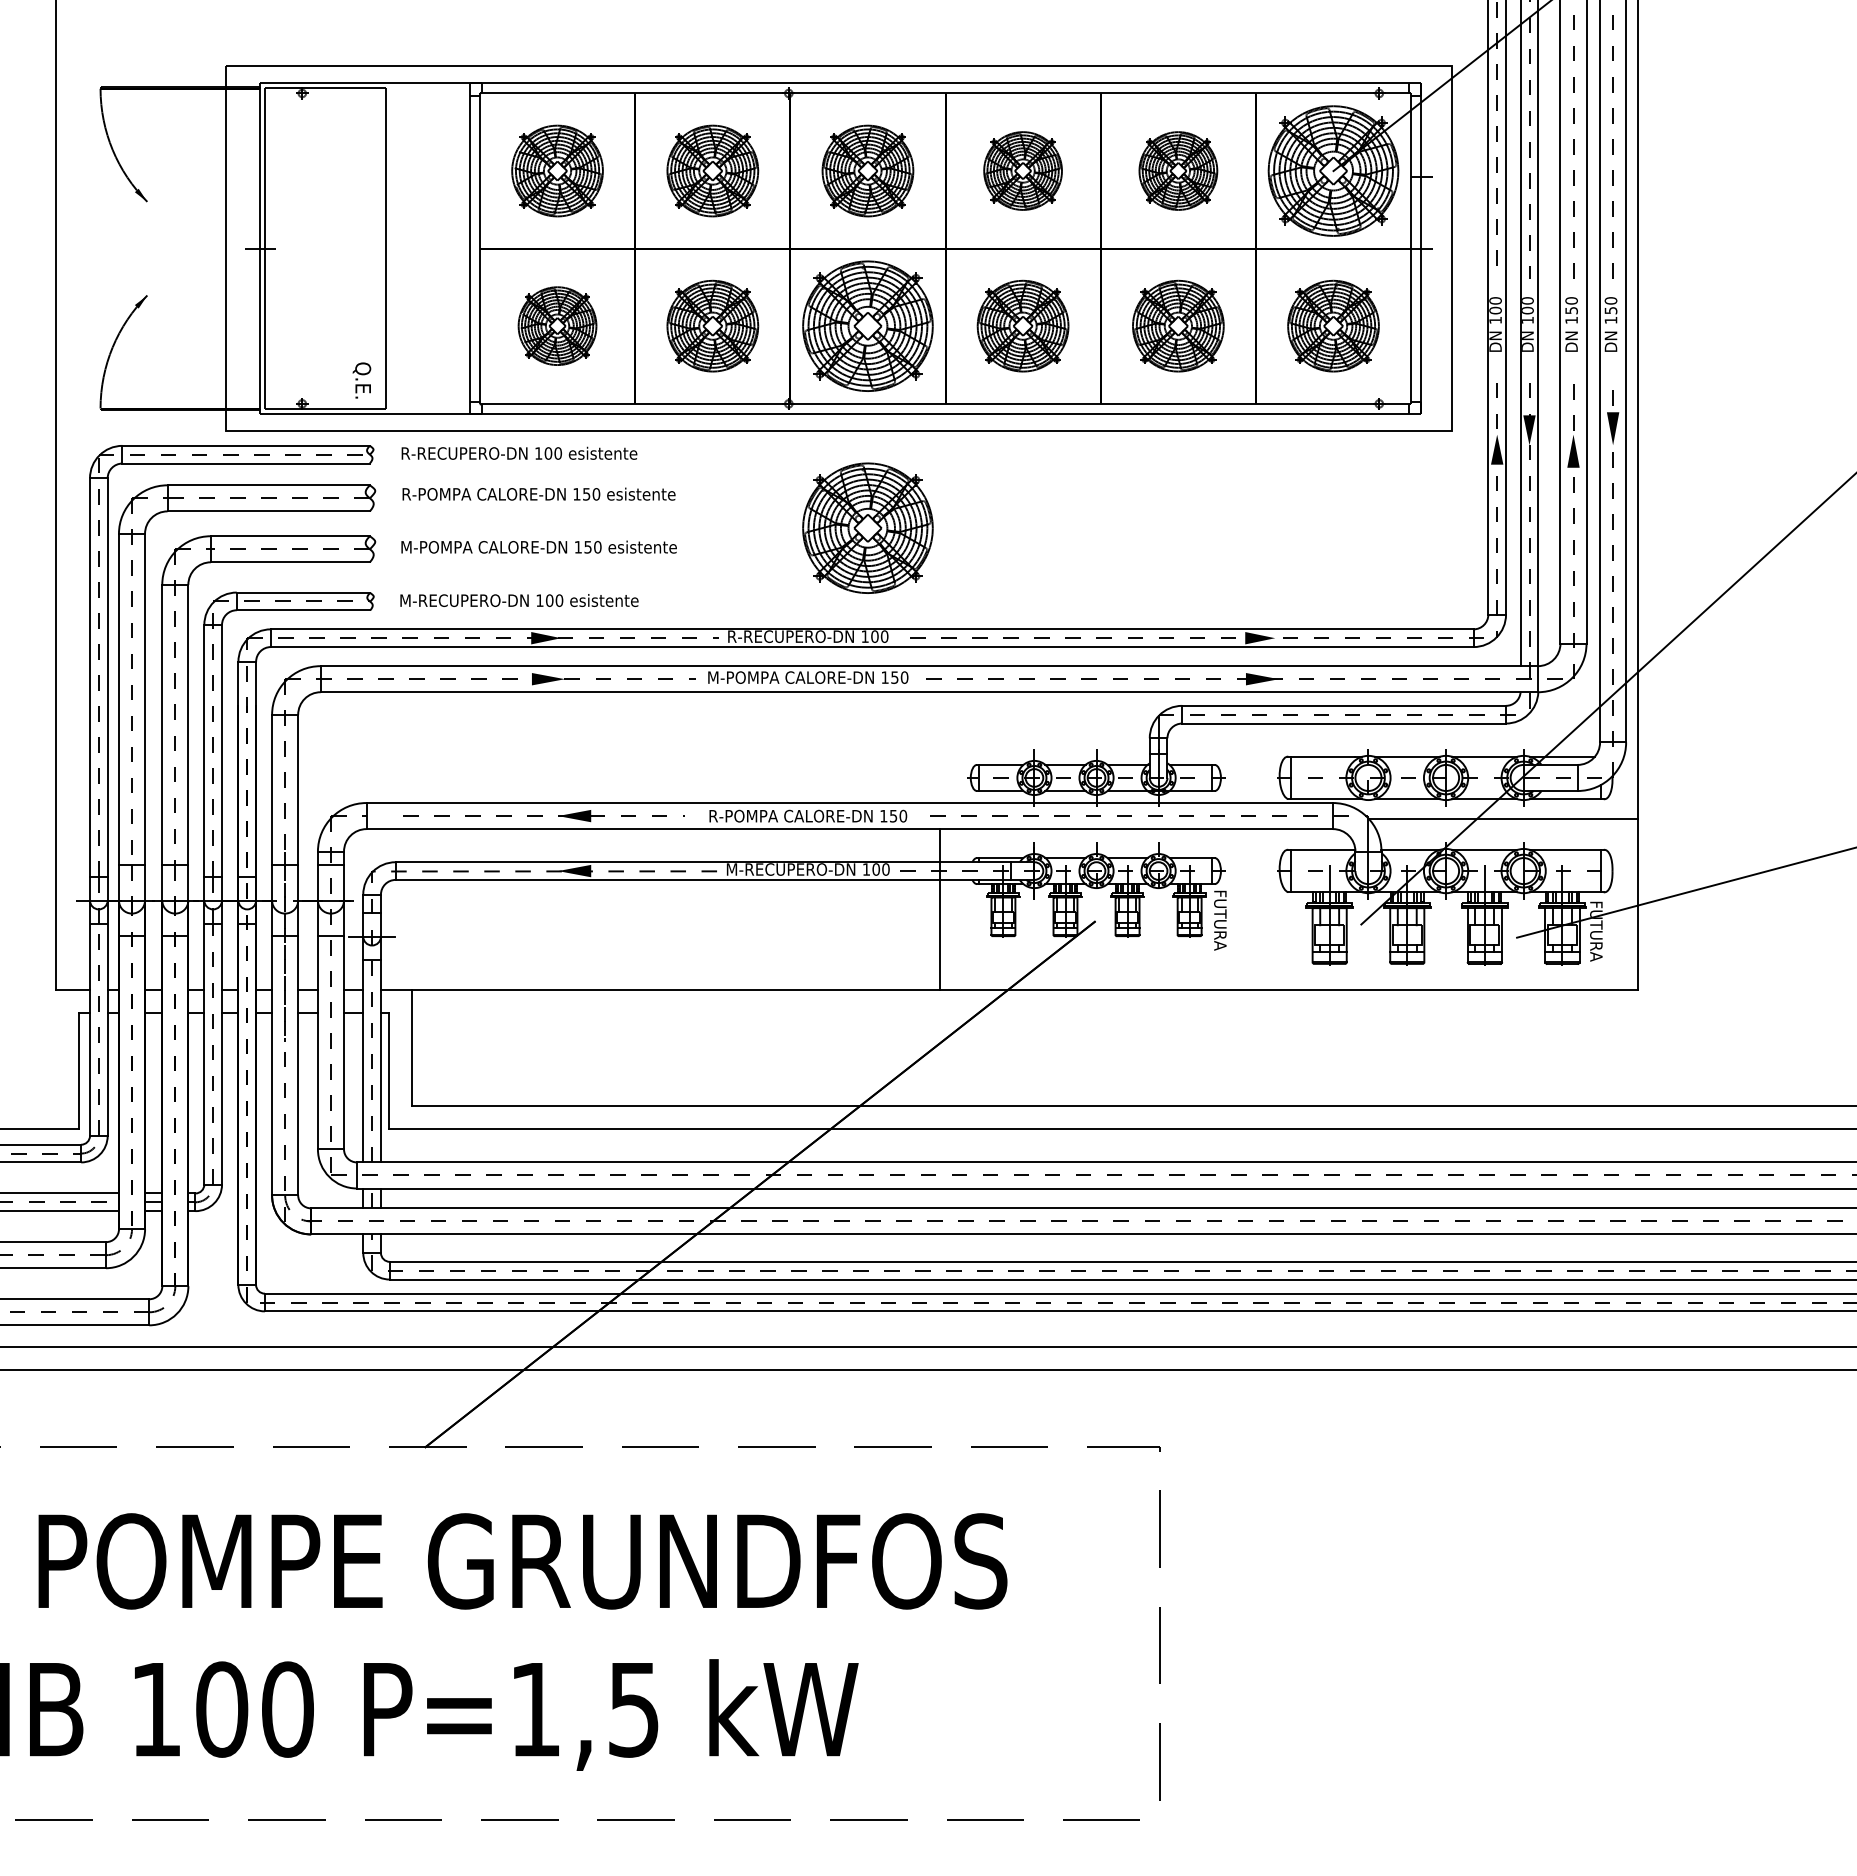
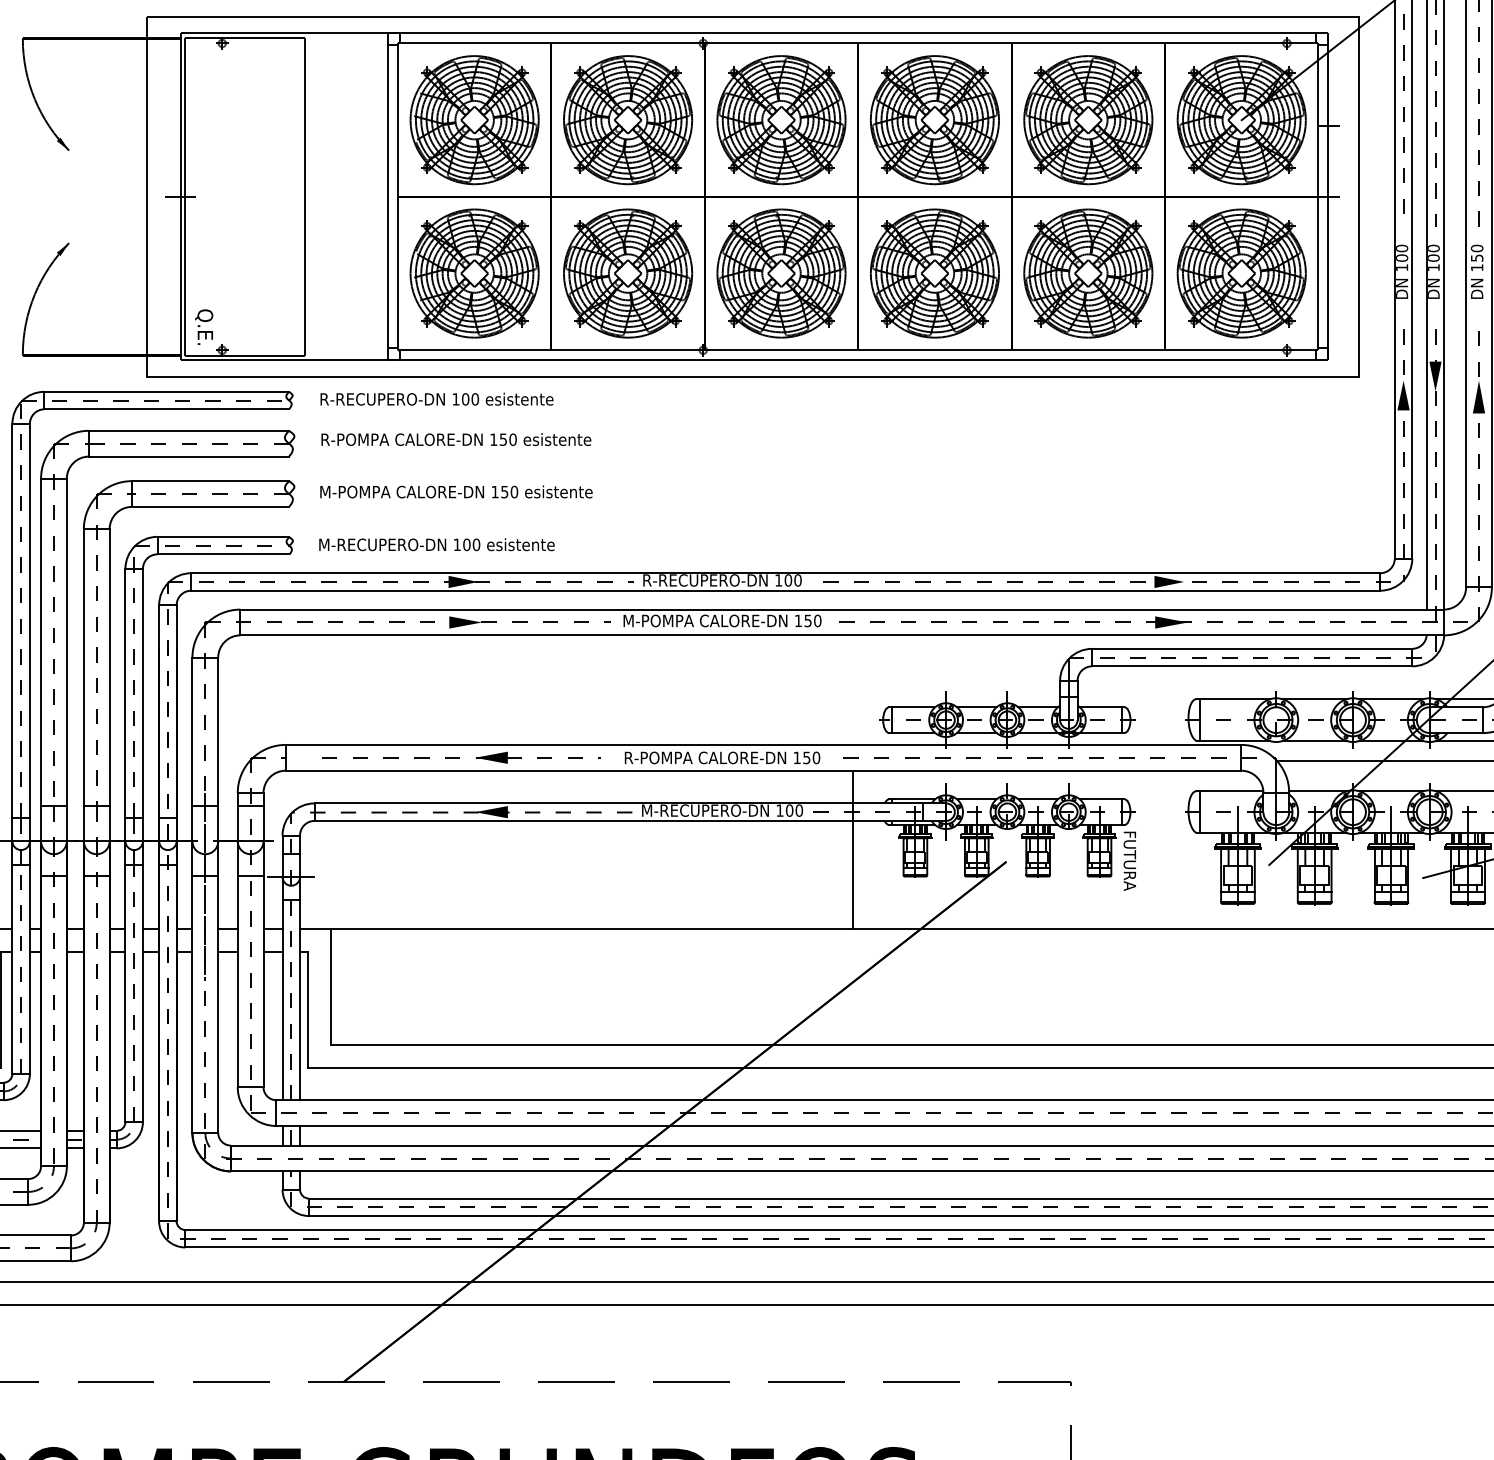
part: (557, 170) -> (474, 119), size x1.43
part: (712, 170) -> (627, 119), size x1.43
part: (867, 170) -> (781, 119), size x1.43
part: (1022, 170) -> (934, 119), size x1.67
part: (1178, 170) -> (1088, 119), size x1.67
part: (557, 325) -> (474, 272), size x1.67
part: (712, 325) -> (627, 272), size x1.43
part: (1022, 325) -> (934, 272), size x1.43
part: (1178, 325) -> (1088, 272), size x1.43
part: (1333, 325) -> (1241, 272), size x1.43
text: (361, 380) -> (203, 327), moved
part: (867, 527) -> (781, 472), removed

